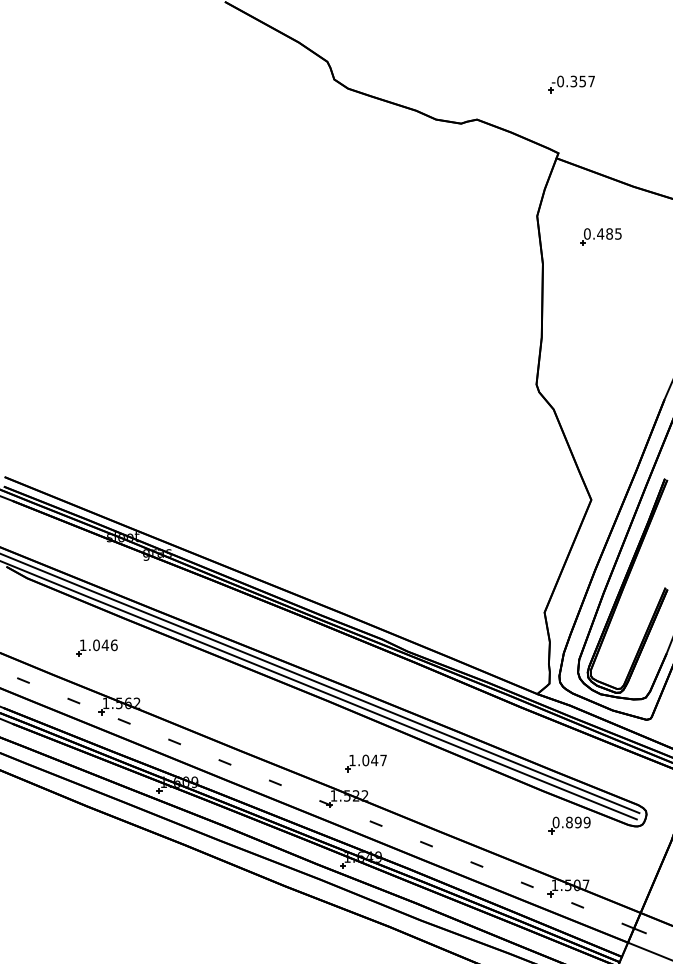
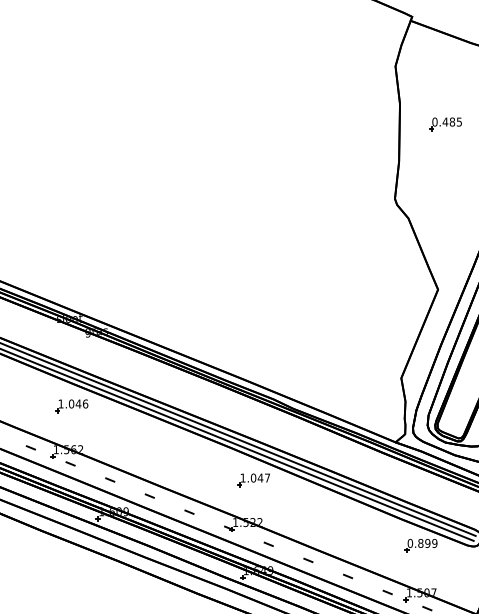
part: (600, 236) -> (445, 124), moved
part: (96, 647) -> (71, 405), moved
part: (365, 763) -> (253, 480), moved

